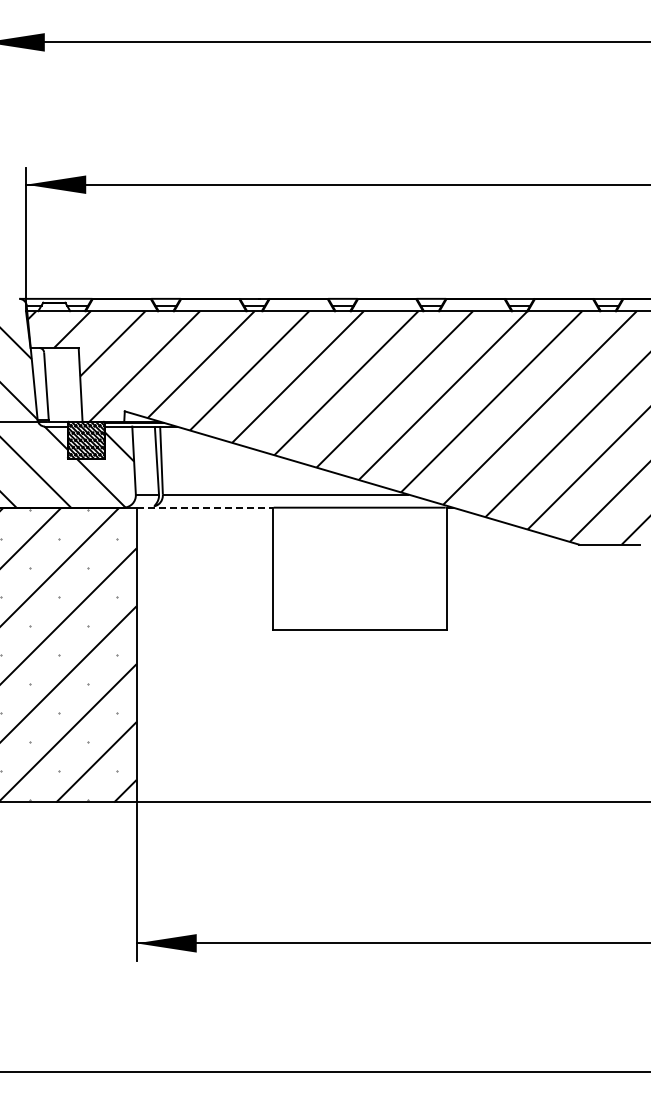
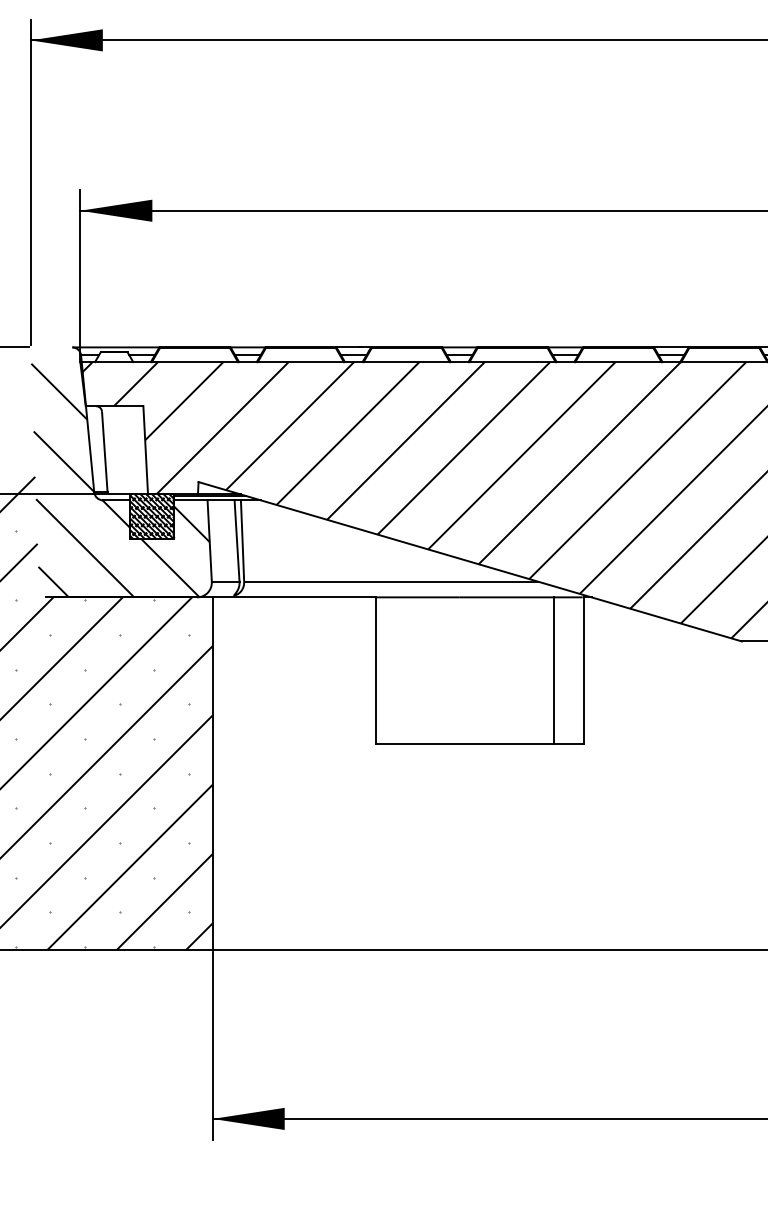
line: (205, 507) -> (295, 597), dashed -> solid
line: (421, 568) -> (553, 670), added

